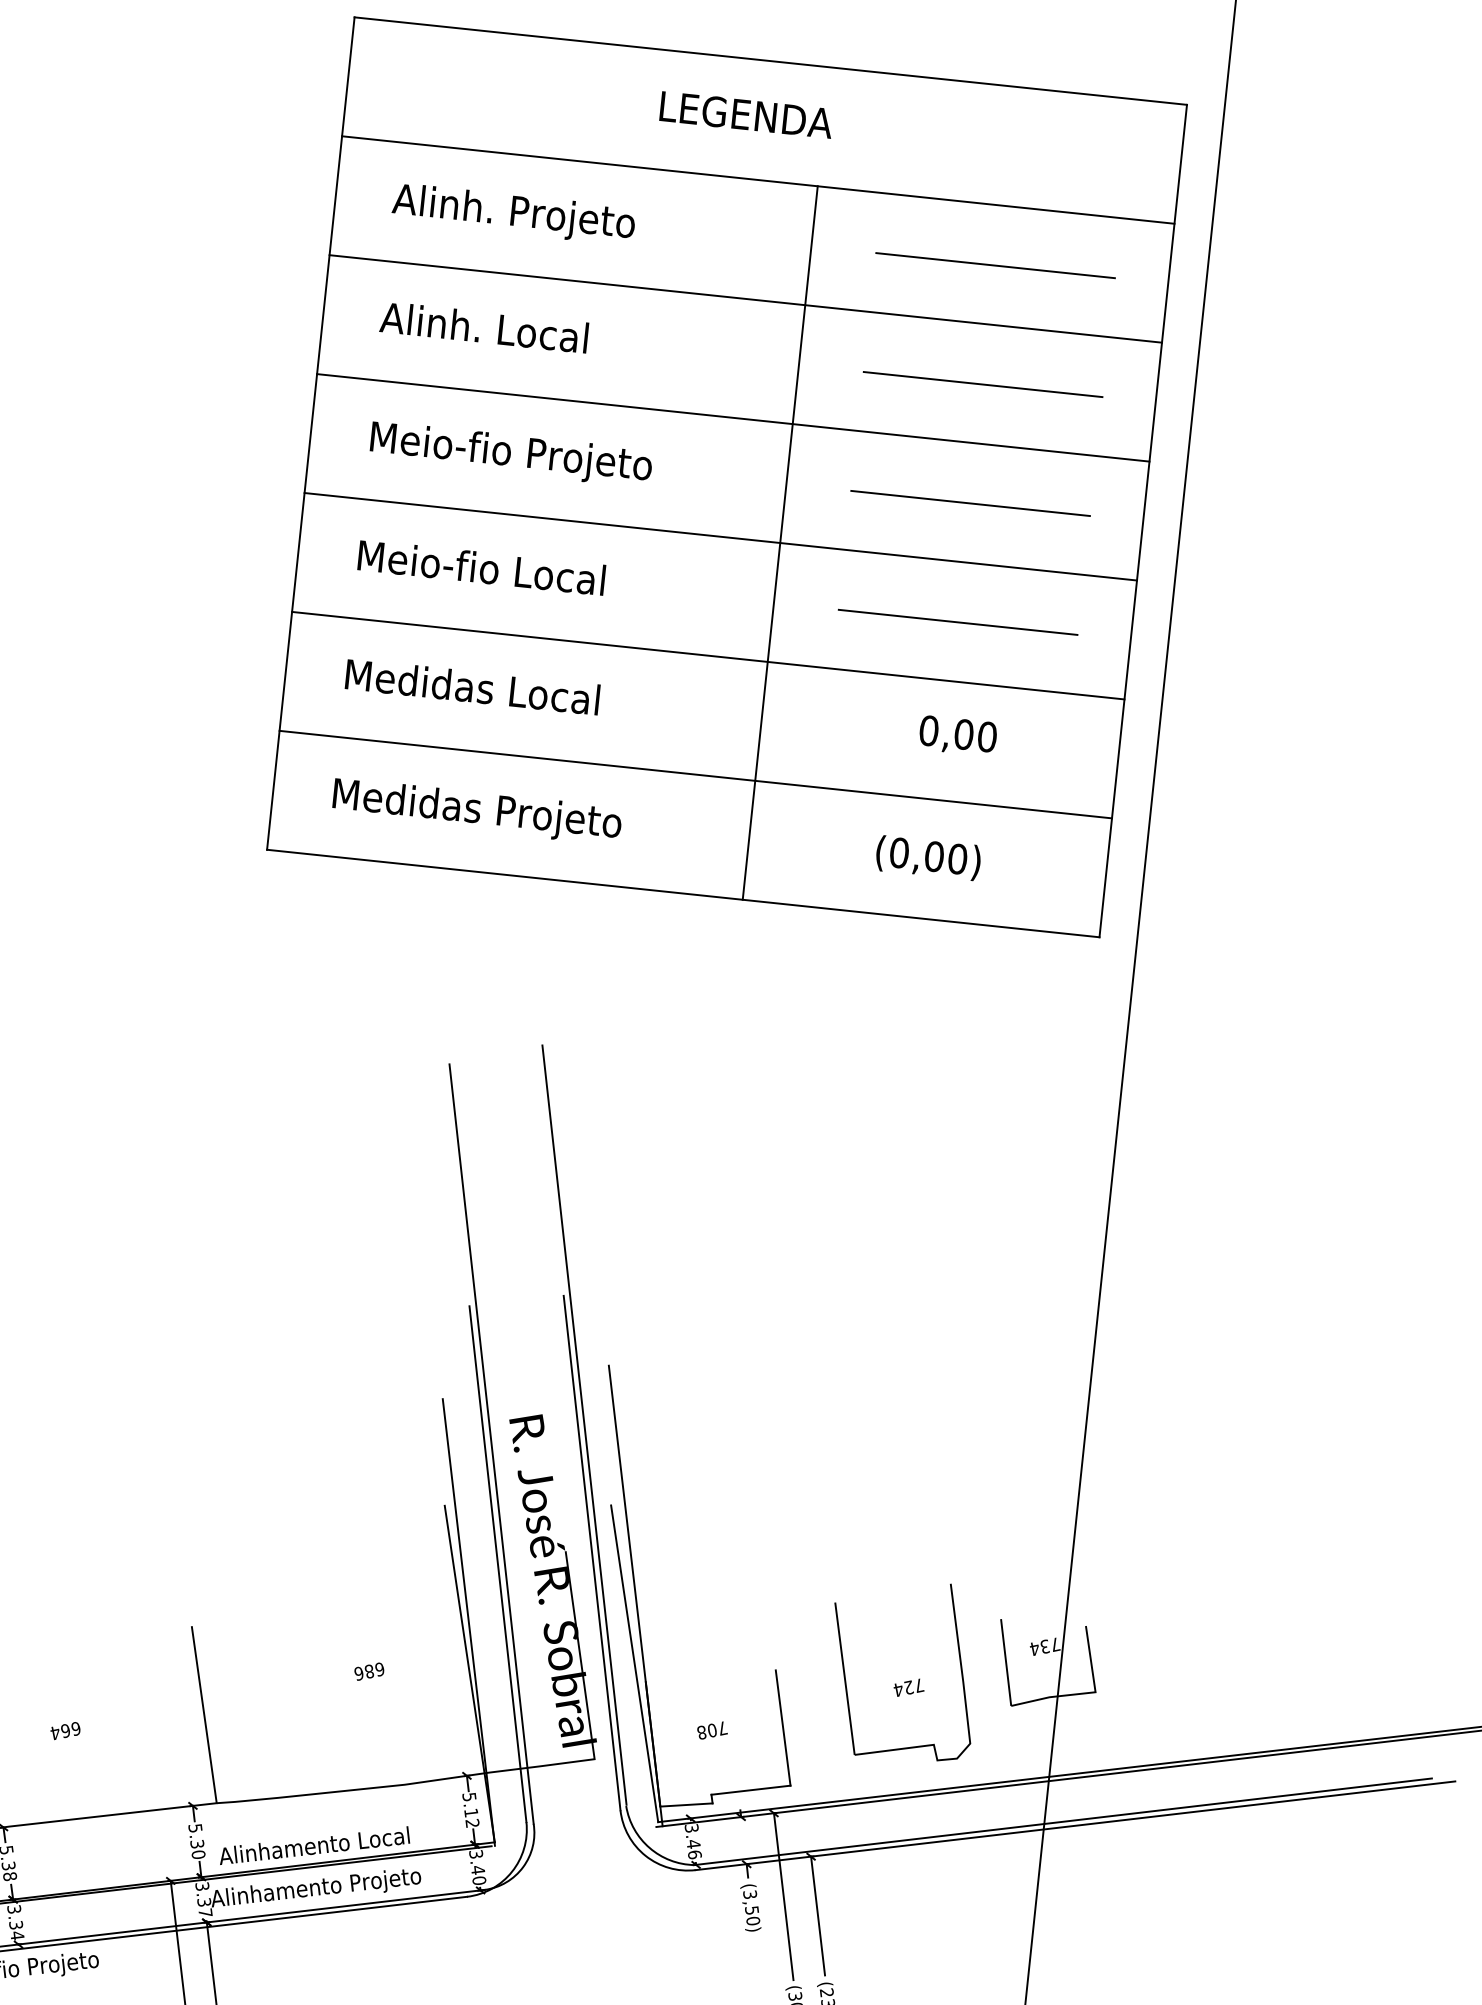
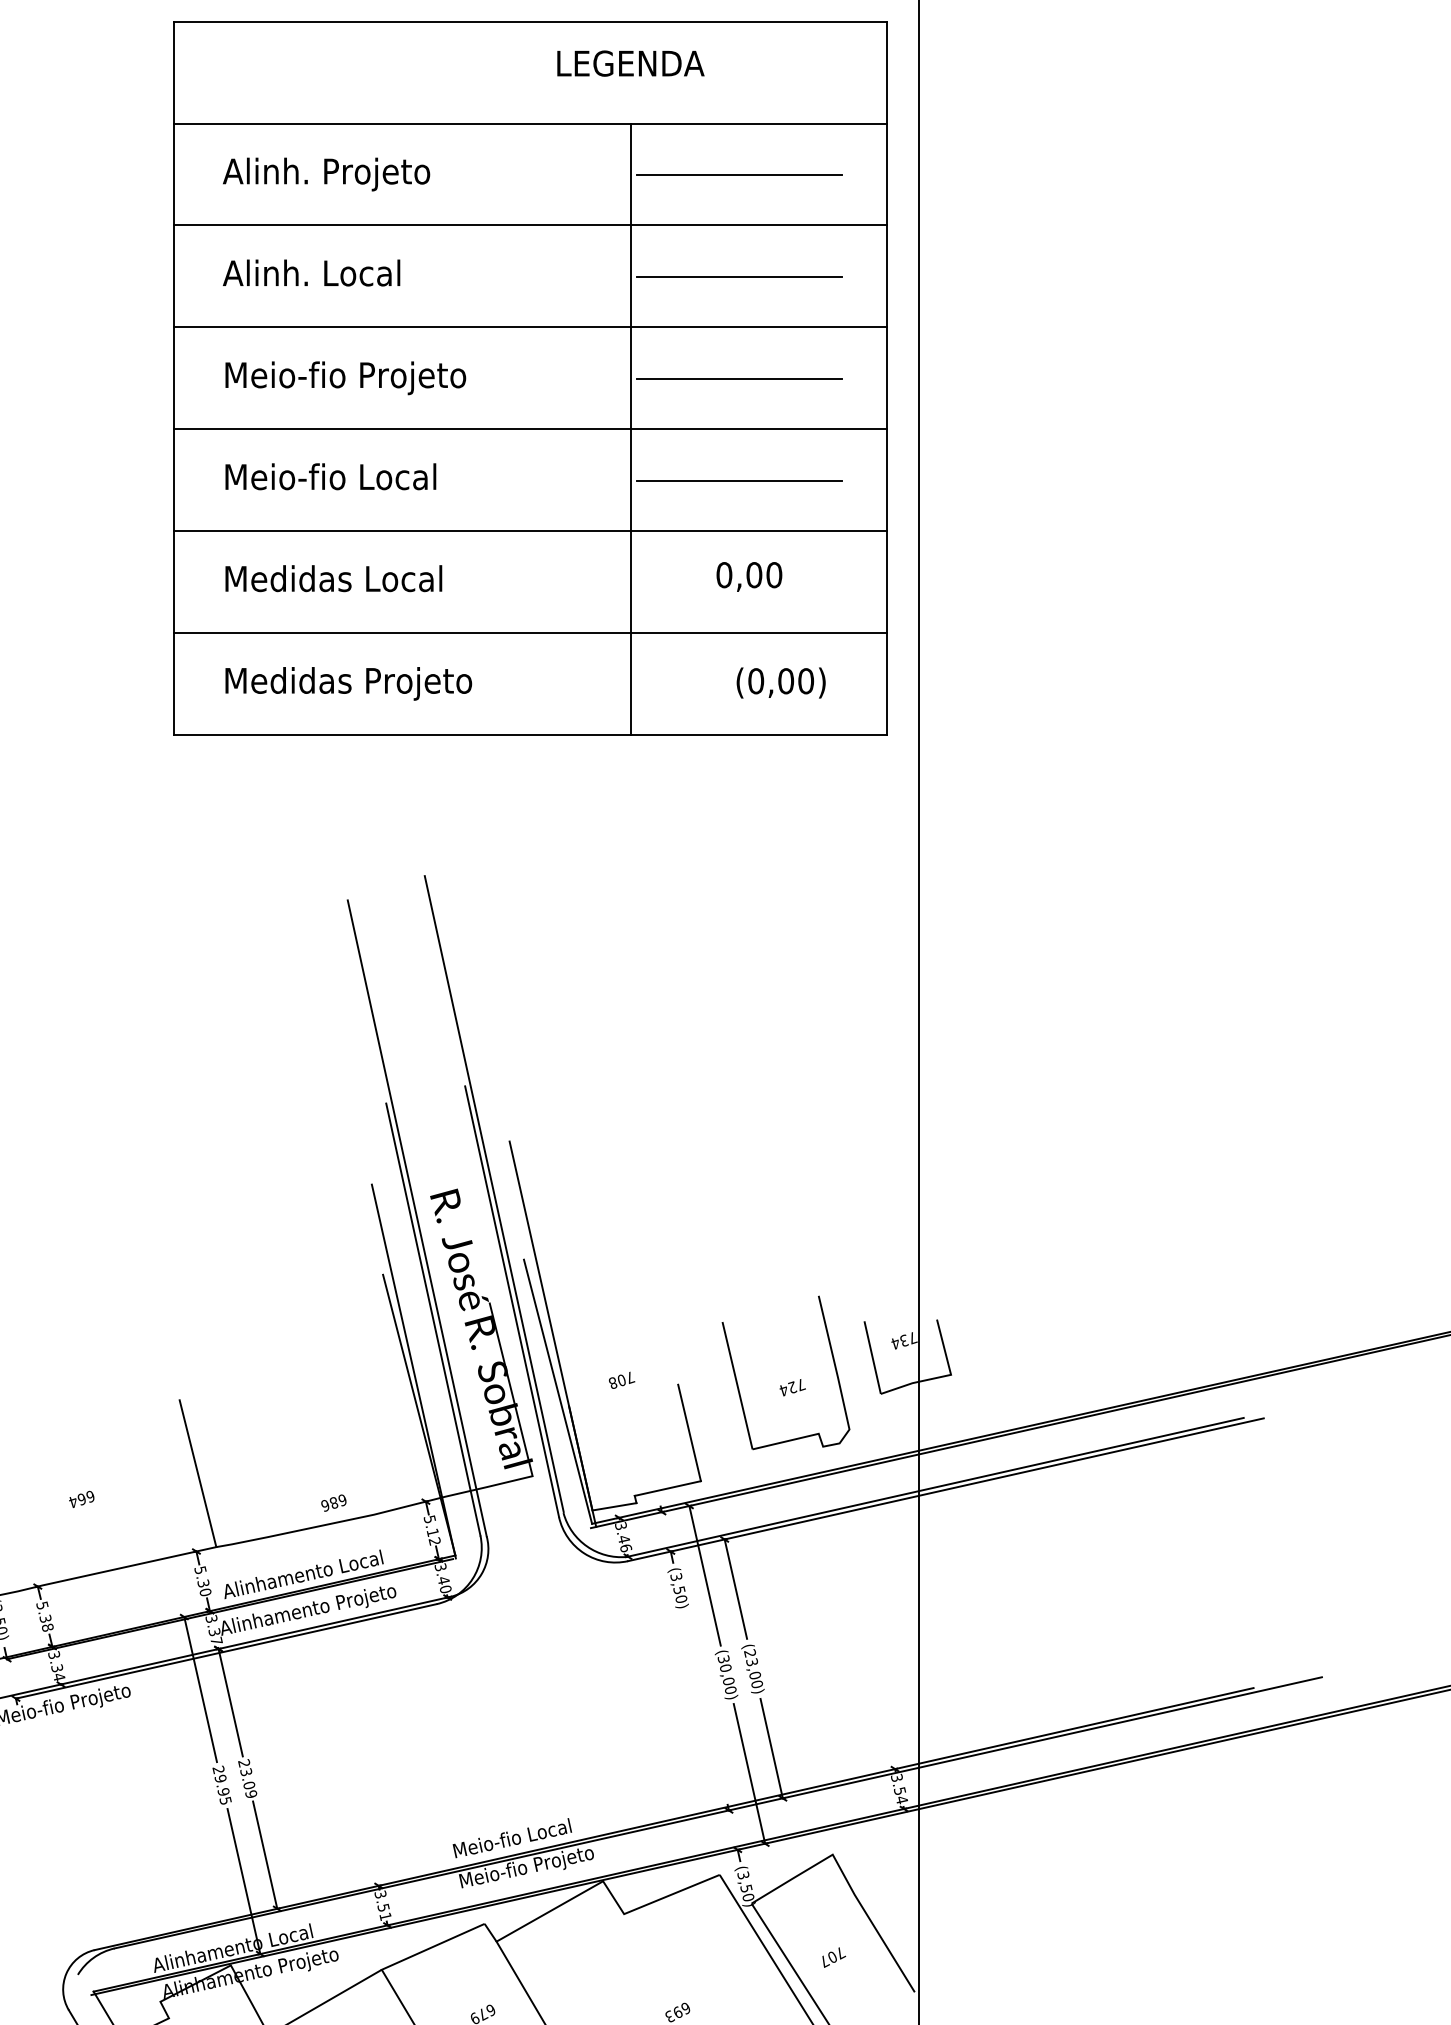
text: (746, 114) -> (630, 63), moved
line: (780, 542) -> (630, 428), moved
text: (927, 857) -> (780, 682), moved
text: (368, 1670) -> (333, 1502), moved
text: (713, 1729) -> (622, 1379), moved

